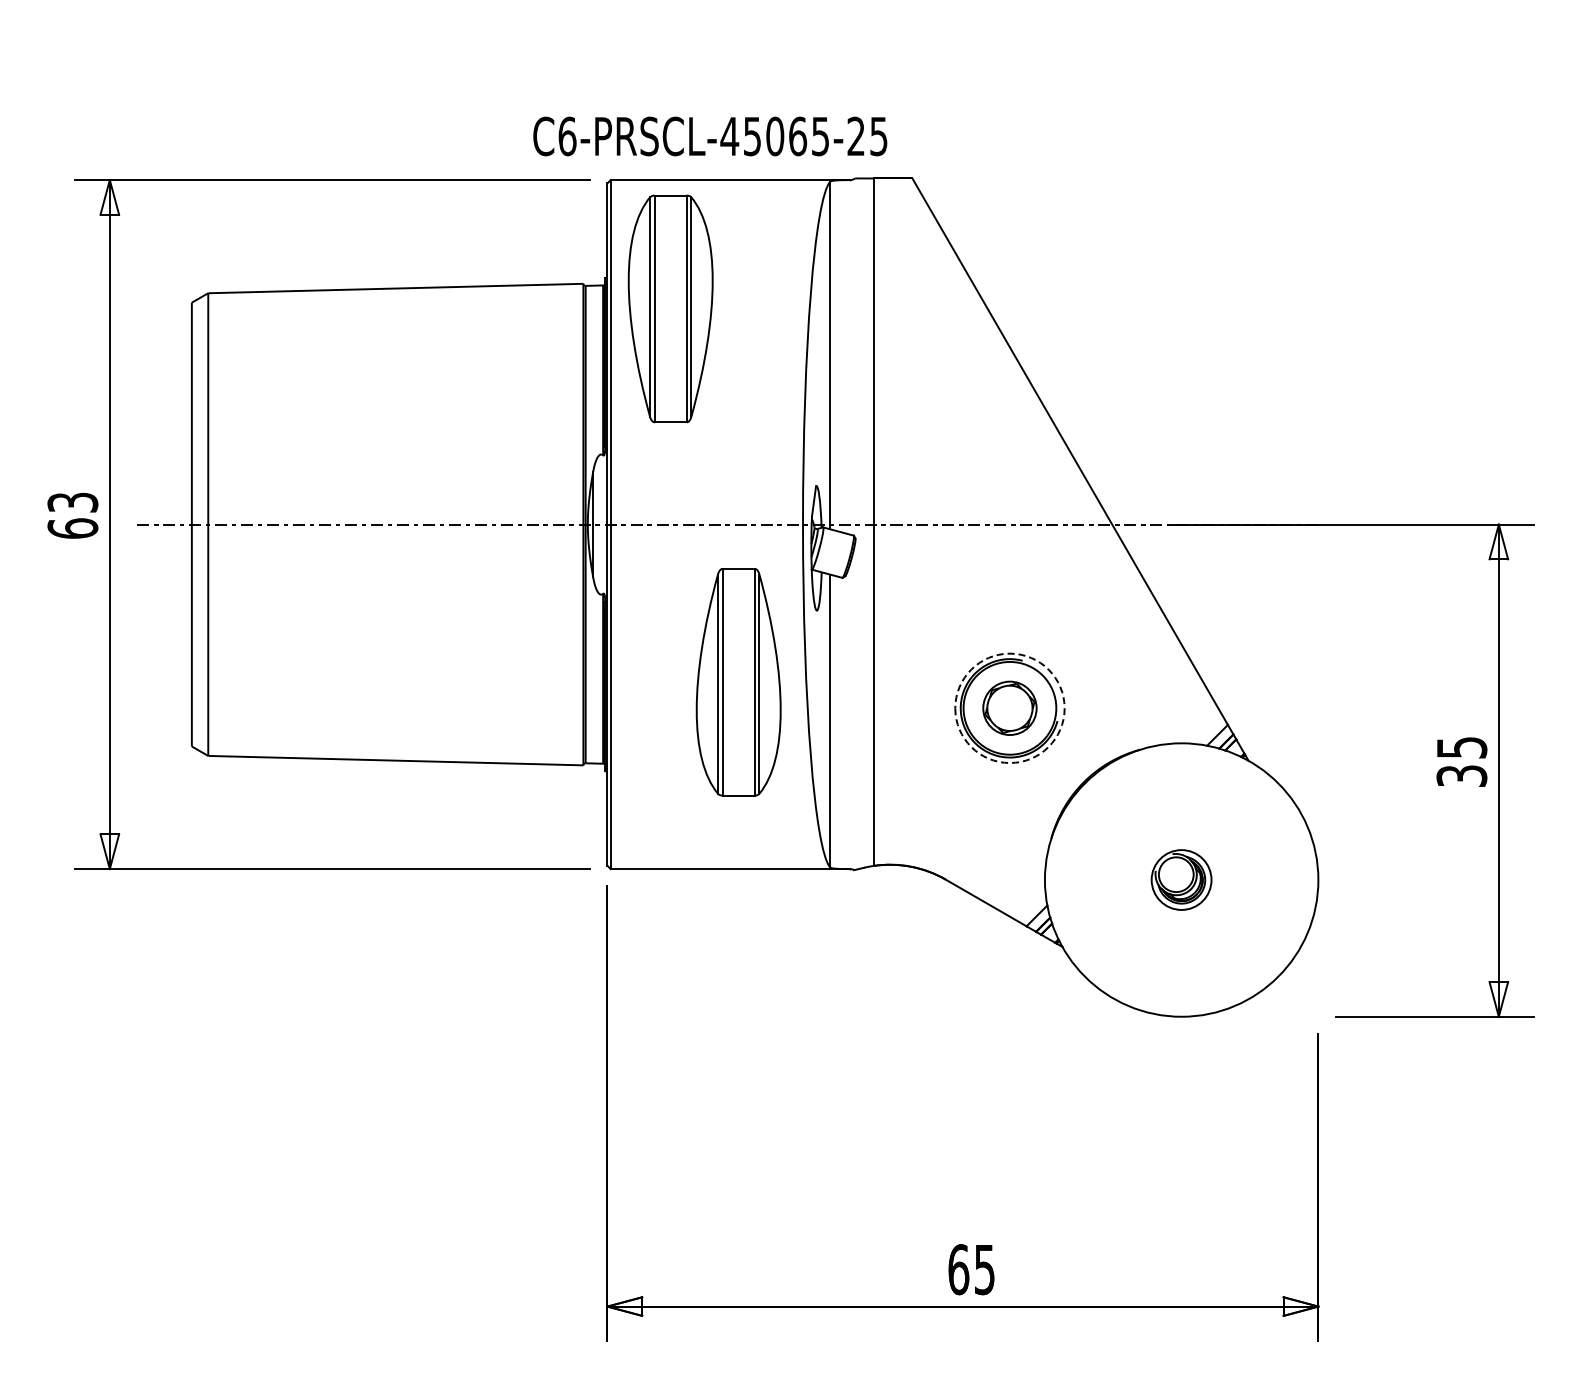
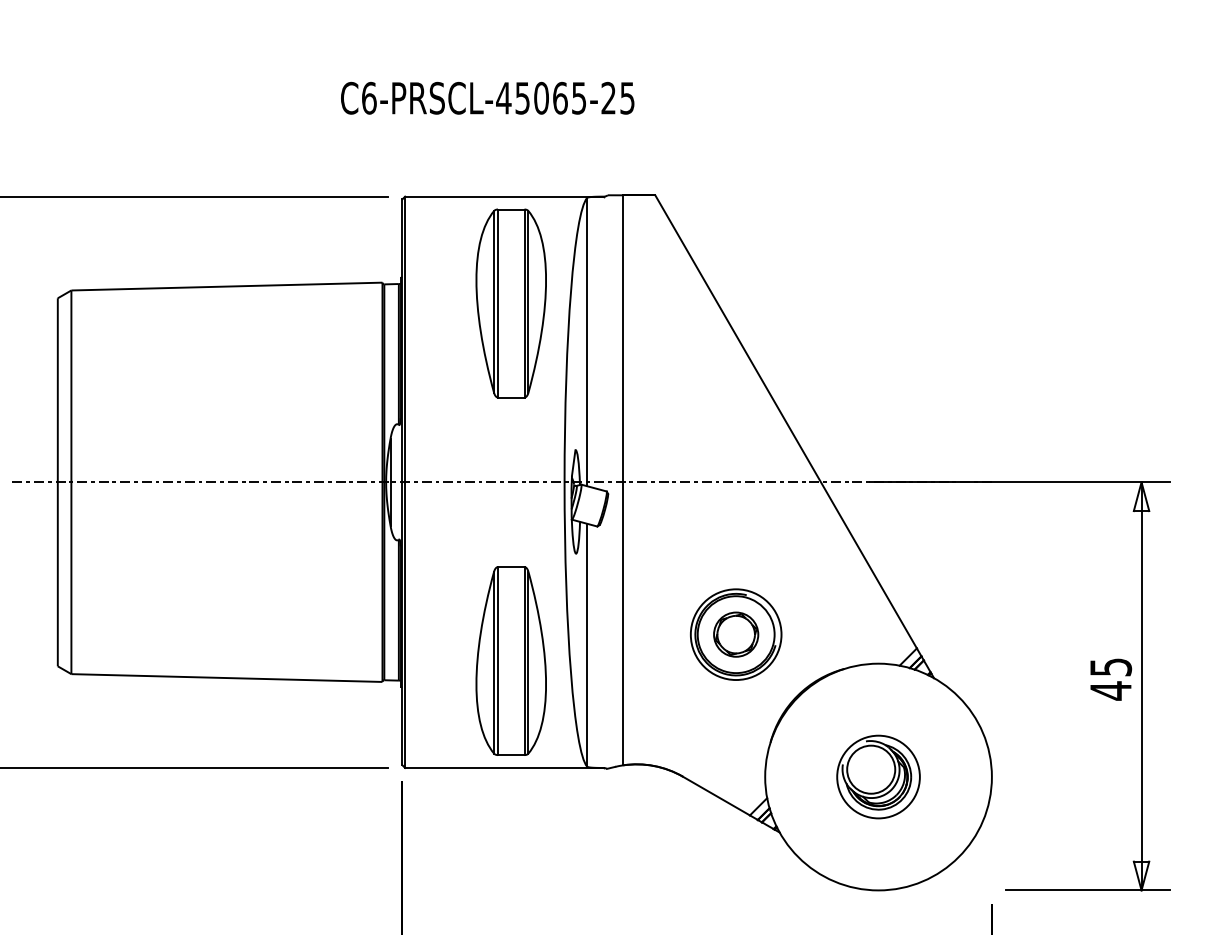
text: (710, 136) -> (487, 98), moved
part: (670, 308) -> (511, 303), moved
part: (738, 682) -> (511, 661), moved
circle: (1009, 708) -> (735, 634), dashed -> solid
text: (1461, 776) -> (1110, 691), 35 -> 45
part: (1181, 879) -> (878, 776), size x1.67

